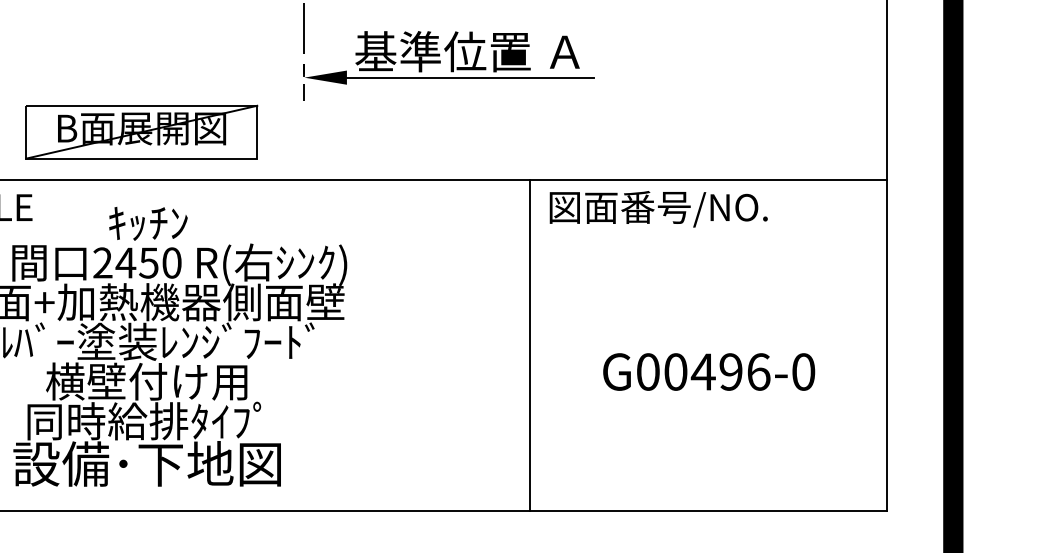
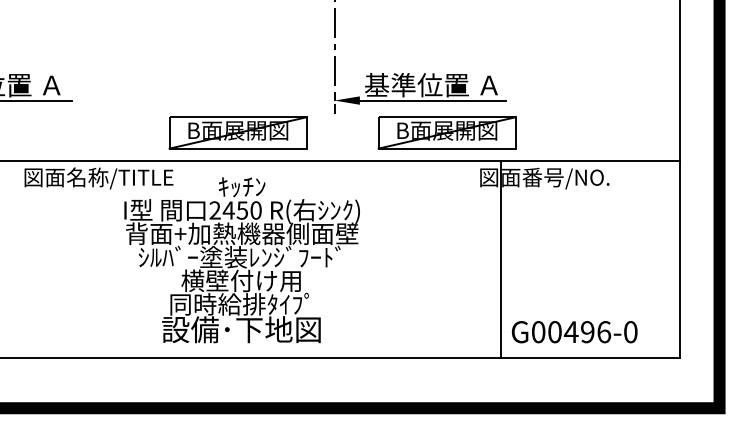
part: (492, 131) -> (446, 132), added
line: (530, 345) -> (500, 259), moved
text: (708, 372) -> (574, 332), moved

